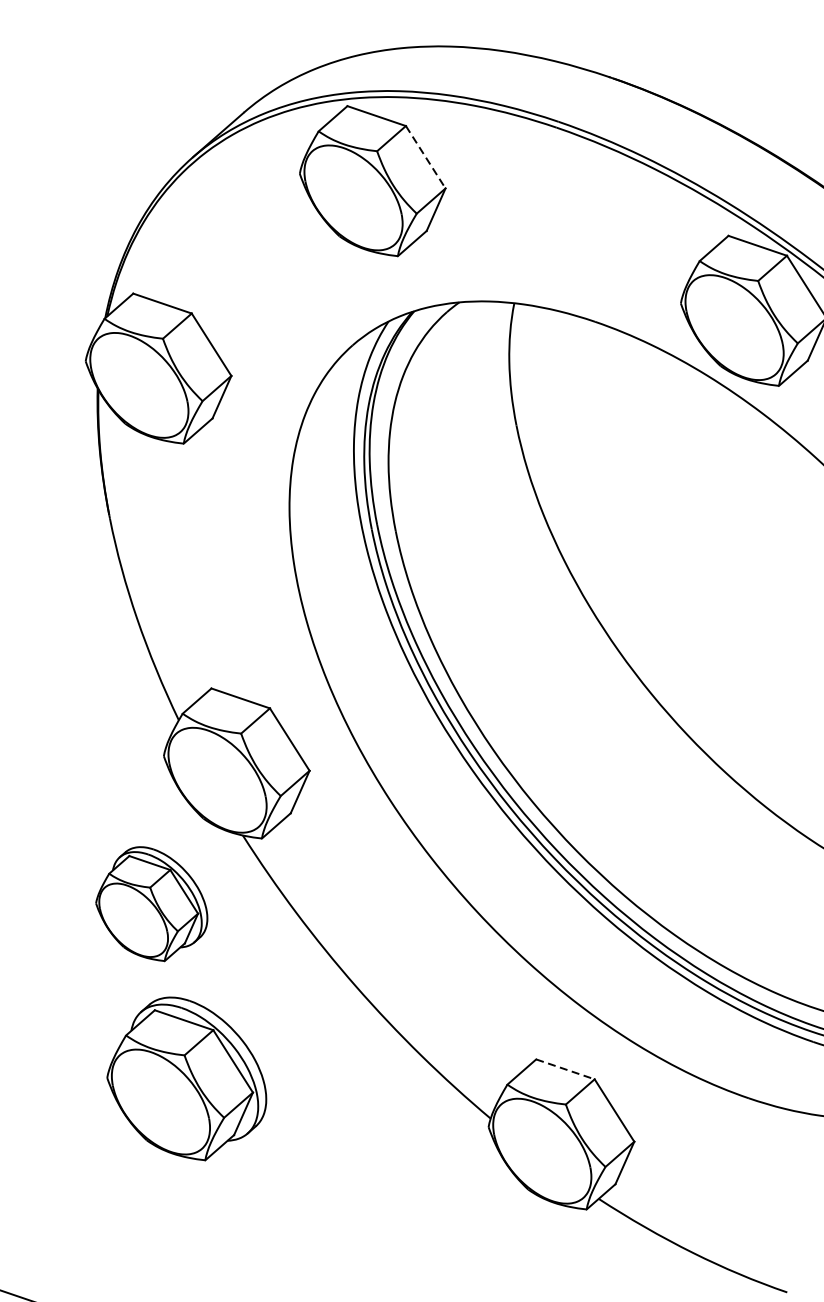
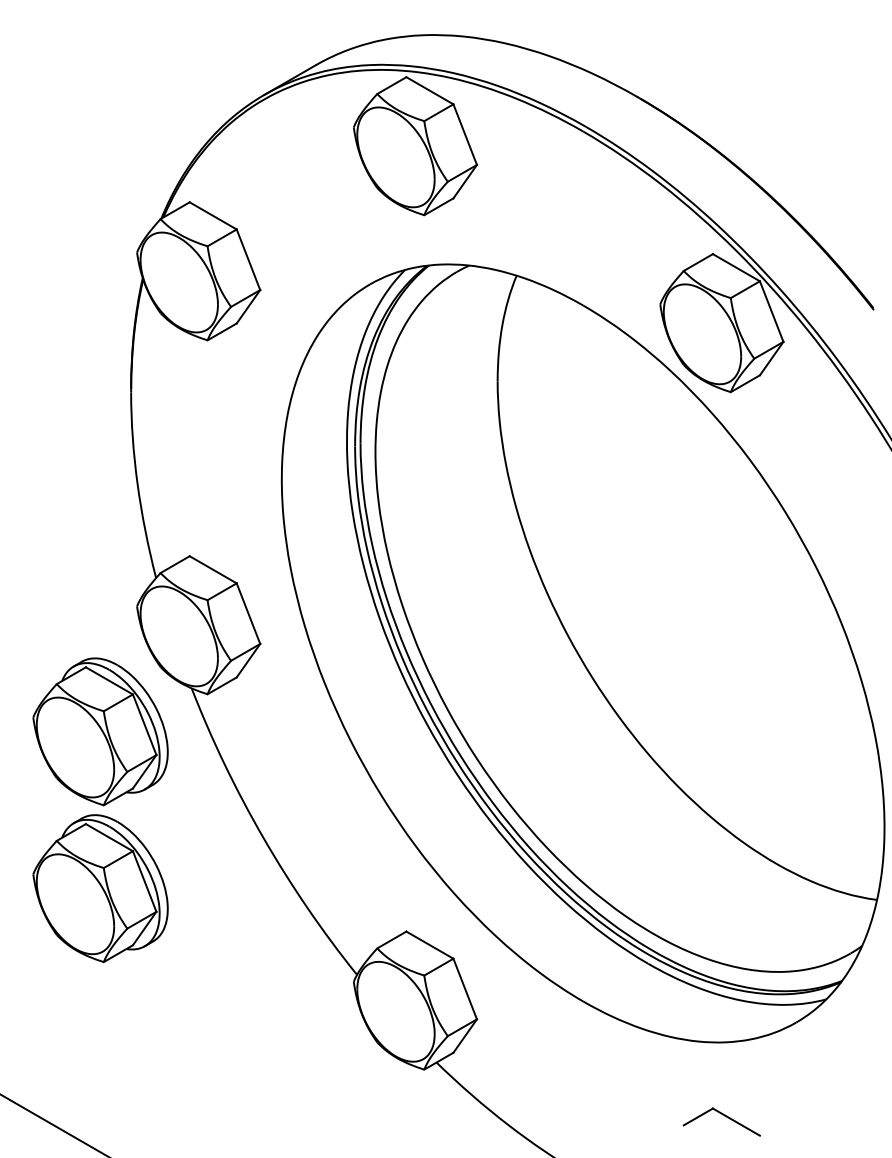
line: (426, 158) -> (465, 135), dashed -> solid
part: (150, 903) -> (100, 731), size x1.43
line: (566, 1069) -> (430, 945), dashed -> solid

